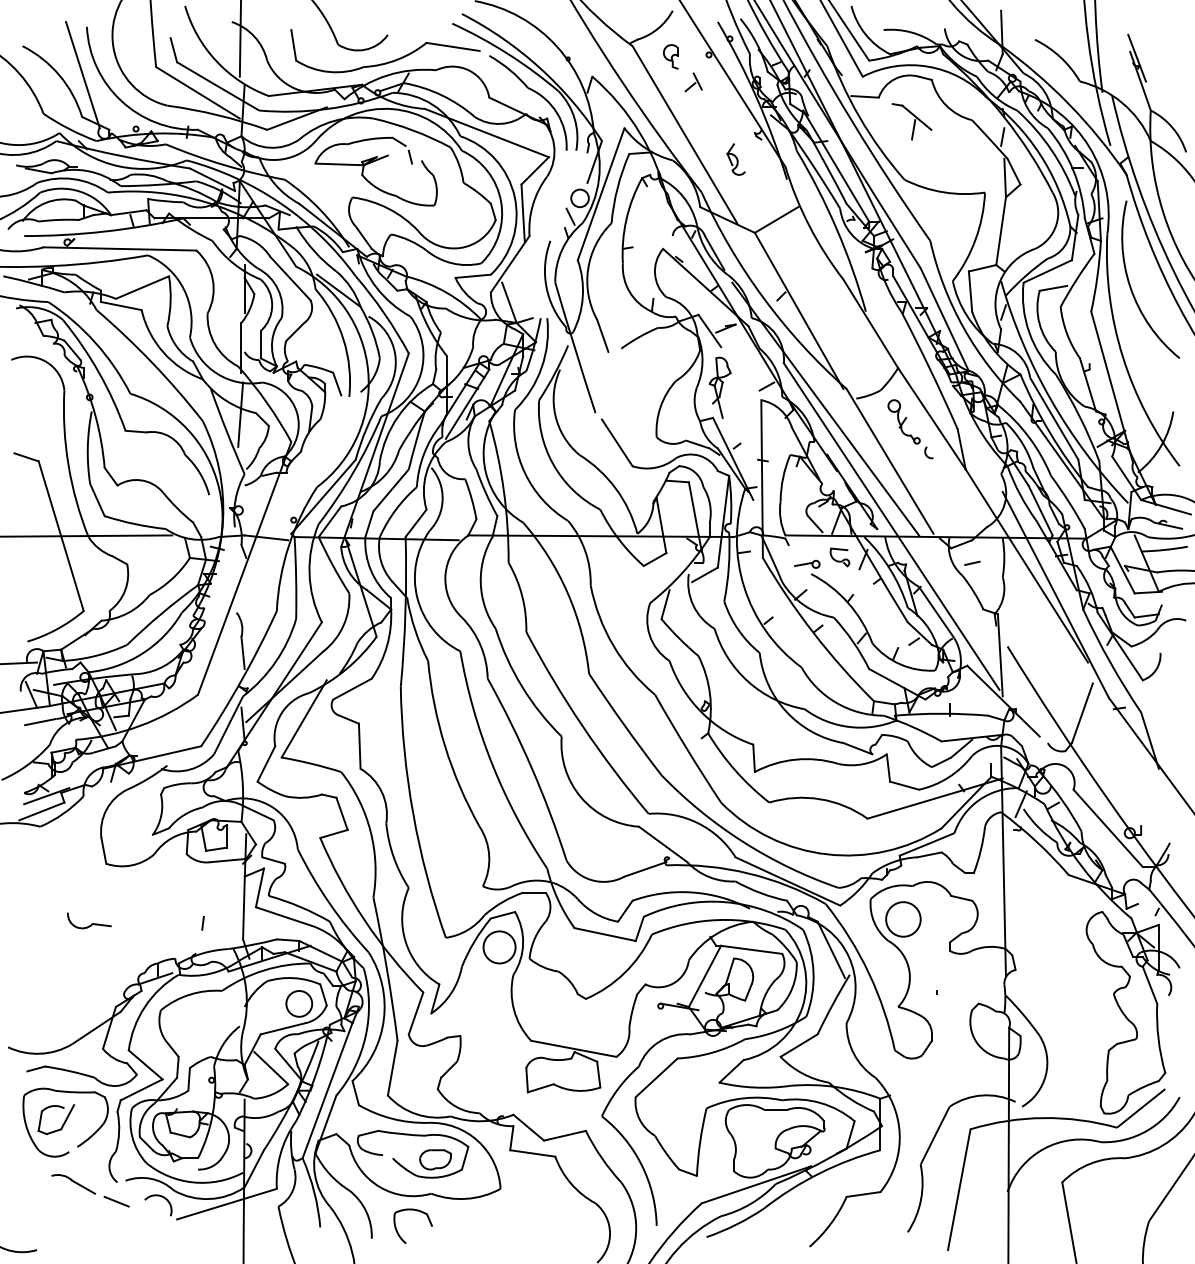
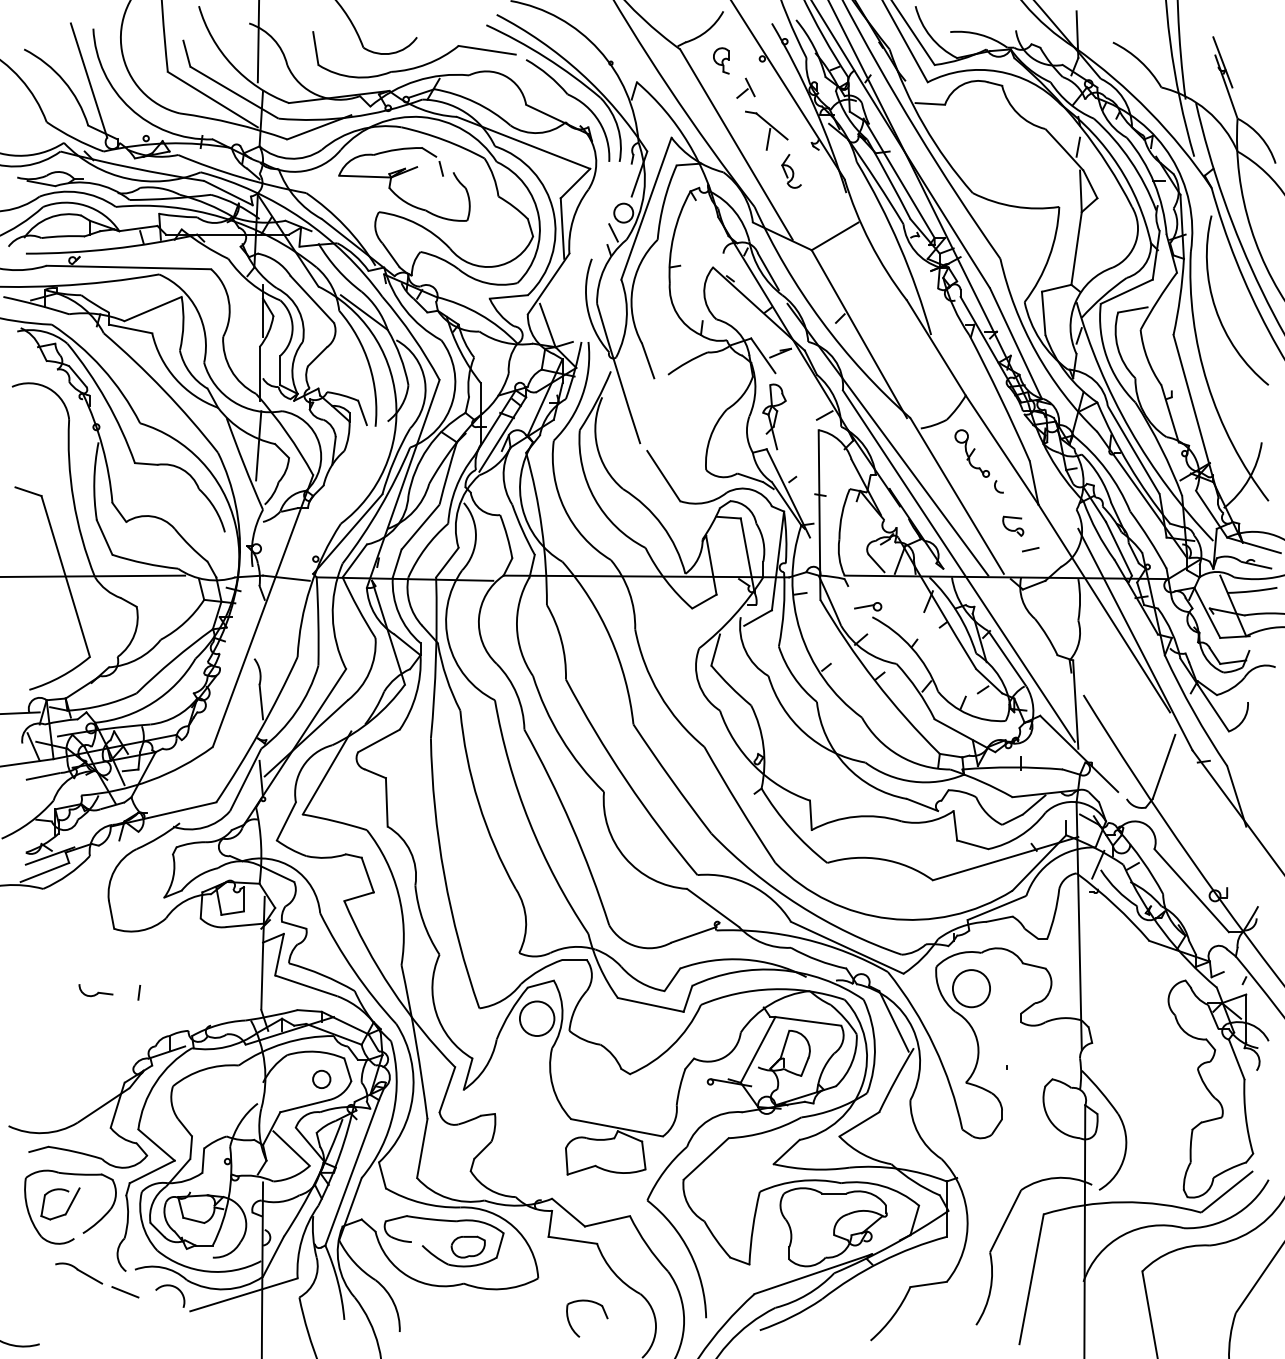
part: (911, 121) -> (766, 130), moved
part: (840, 556) -> (1013, 525), moved
line: (972, 563) -> (1030, 549), moved
part: (88, 921) -> (95, 990), size x0.71
line: (203, 923) -> (139, 992), moved
circle: (299, 1003) -> (321, 1079), size x0.62
part: (416, 1211) -> (590, 1302), moved

